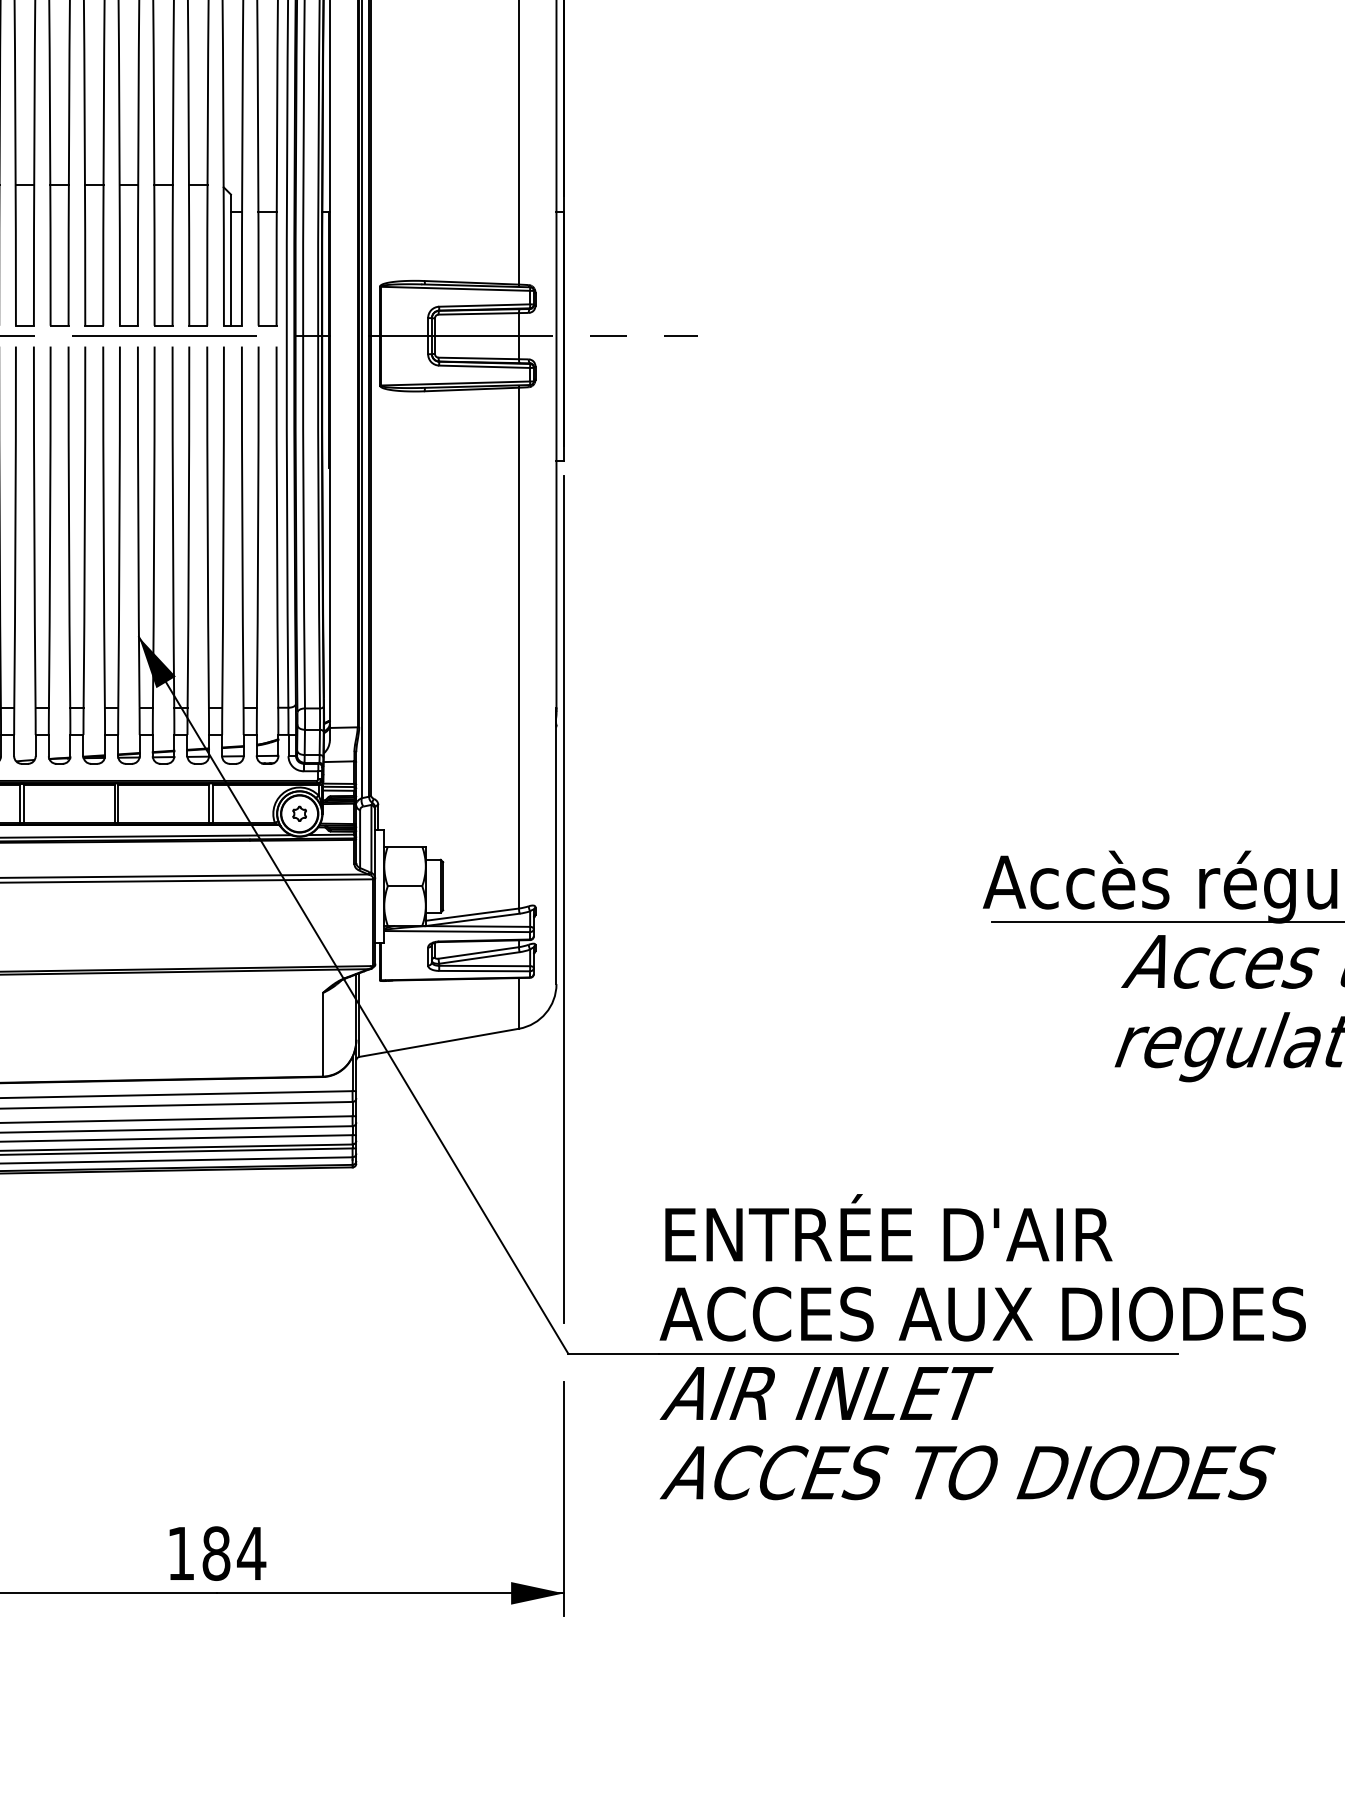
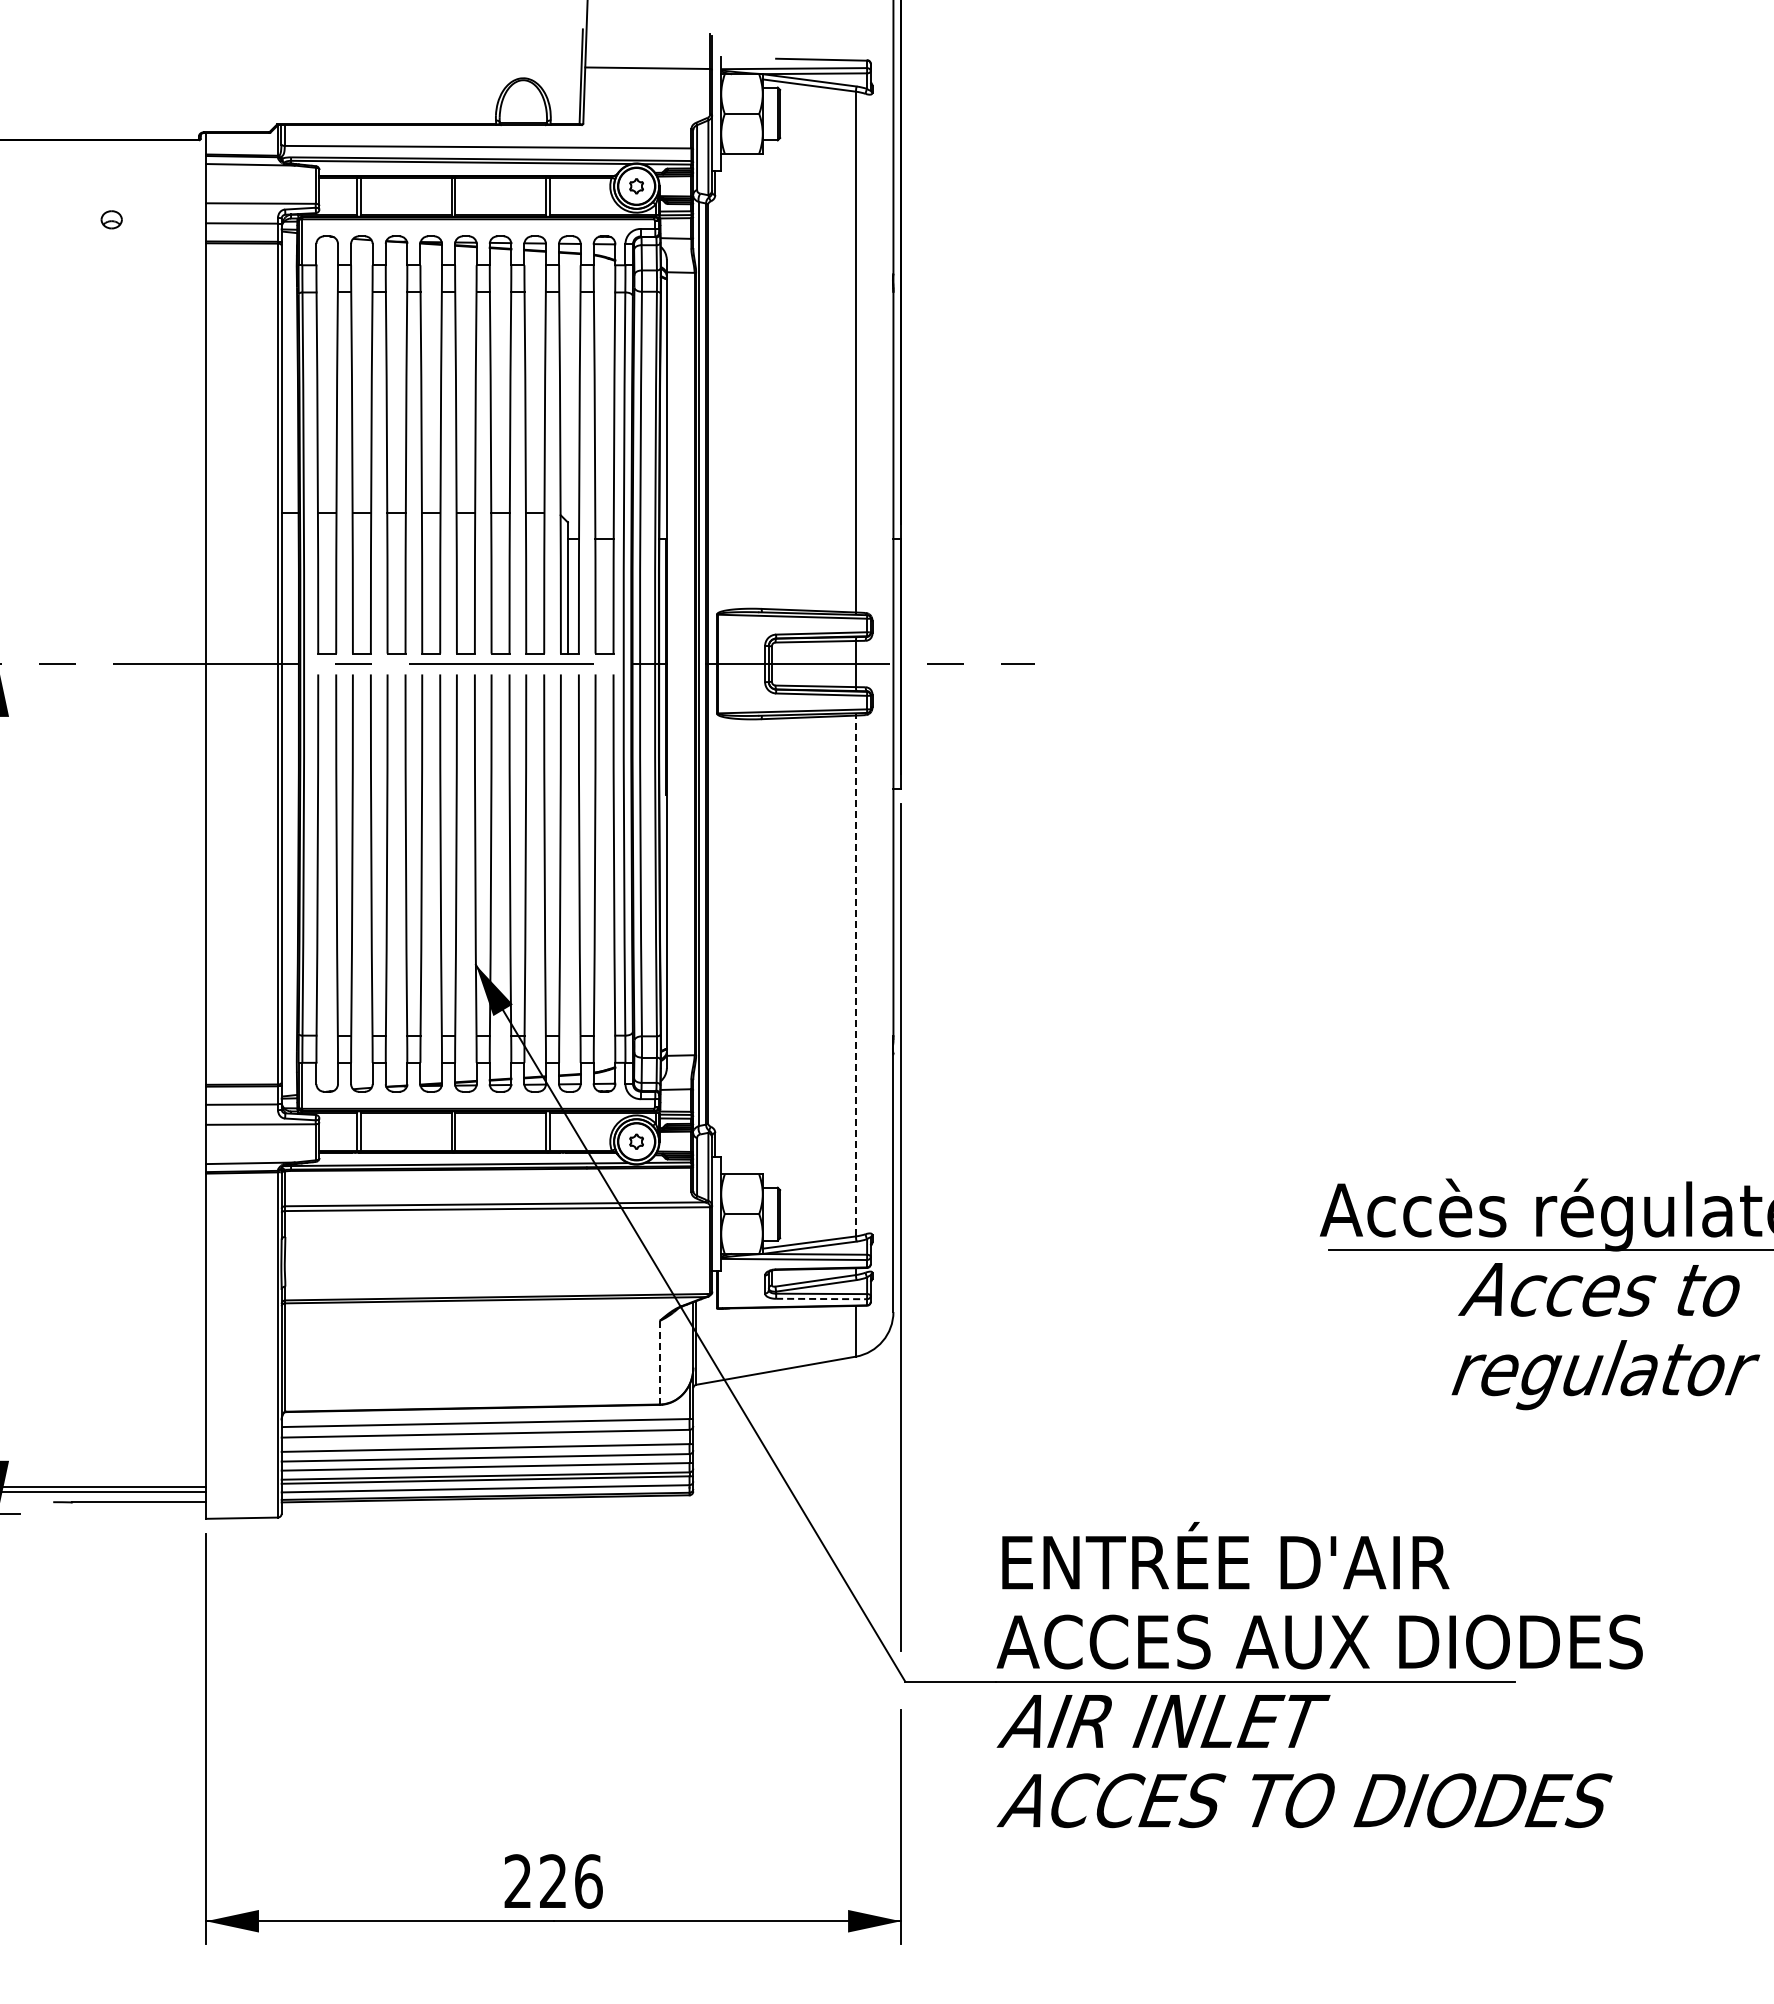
line: (519, 647) -> (856, 975), solid -> dashed
line: (485, 971) -> (822, 1299), solid -> dashed
line: (322, 1034) -> (659, 1362), solid -> dashed
text: (216, 1553) -> (553, 1881), 184 -> 226

